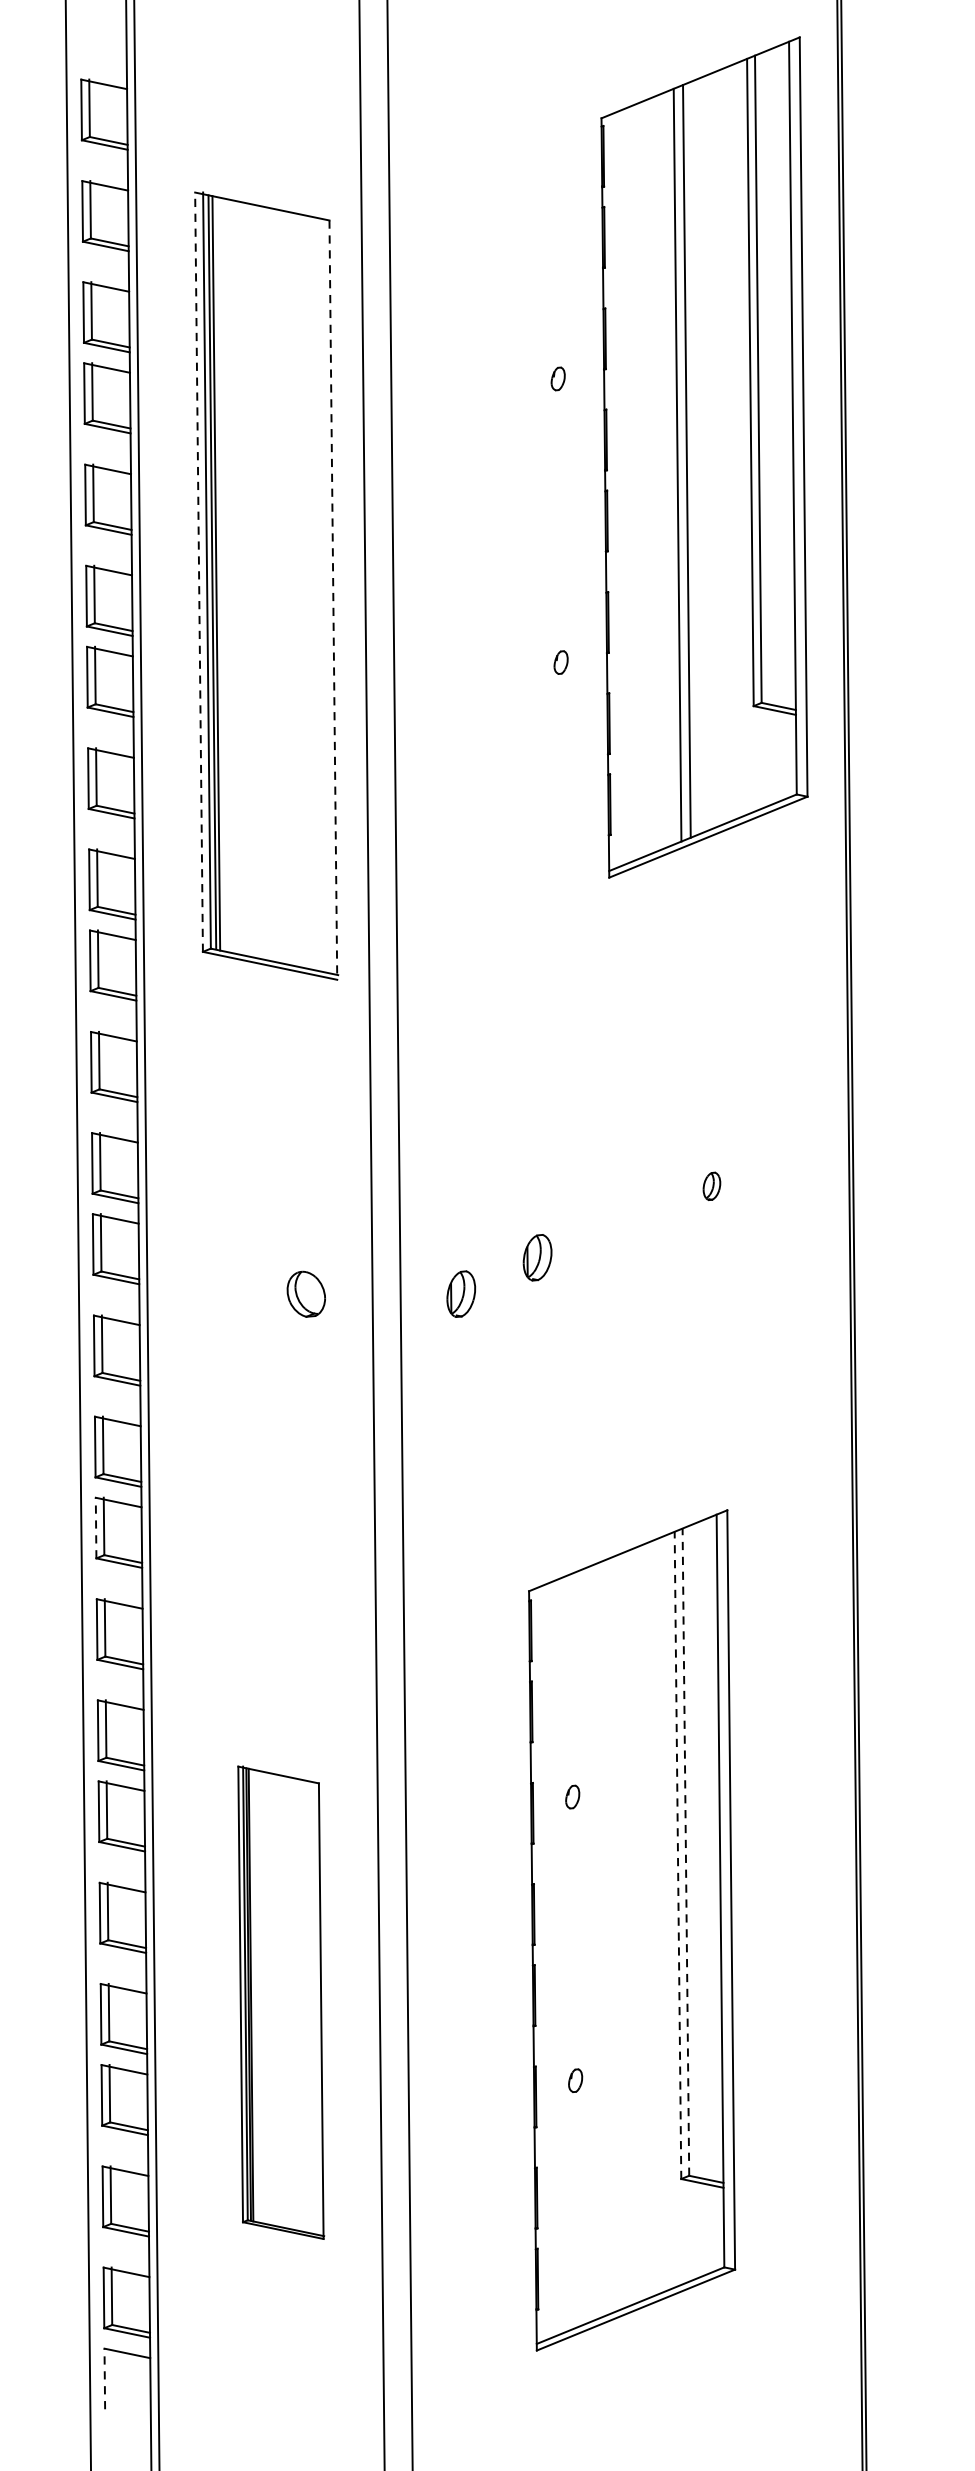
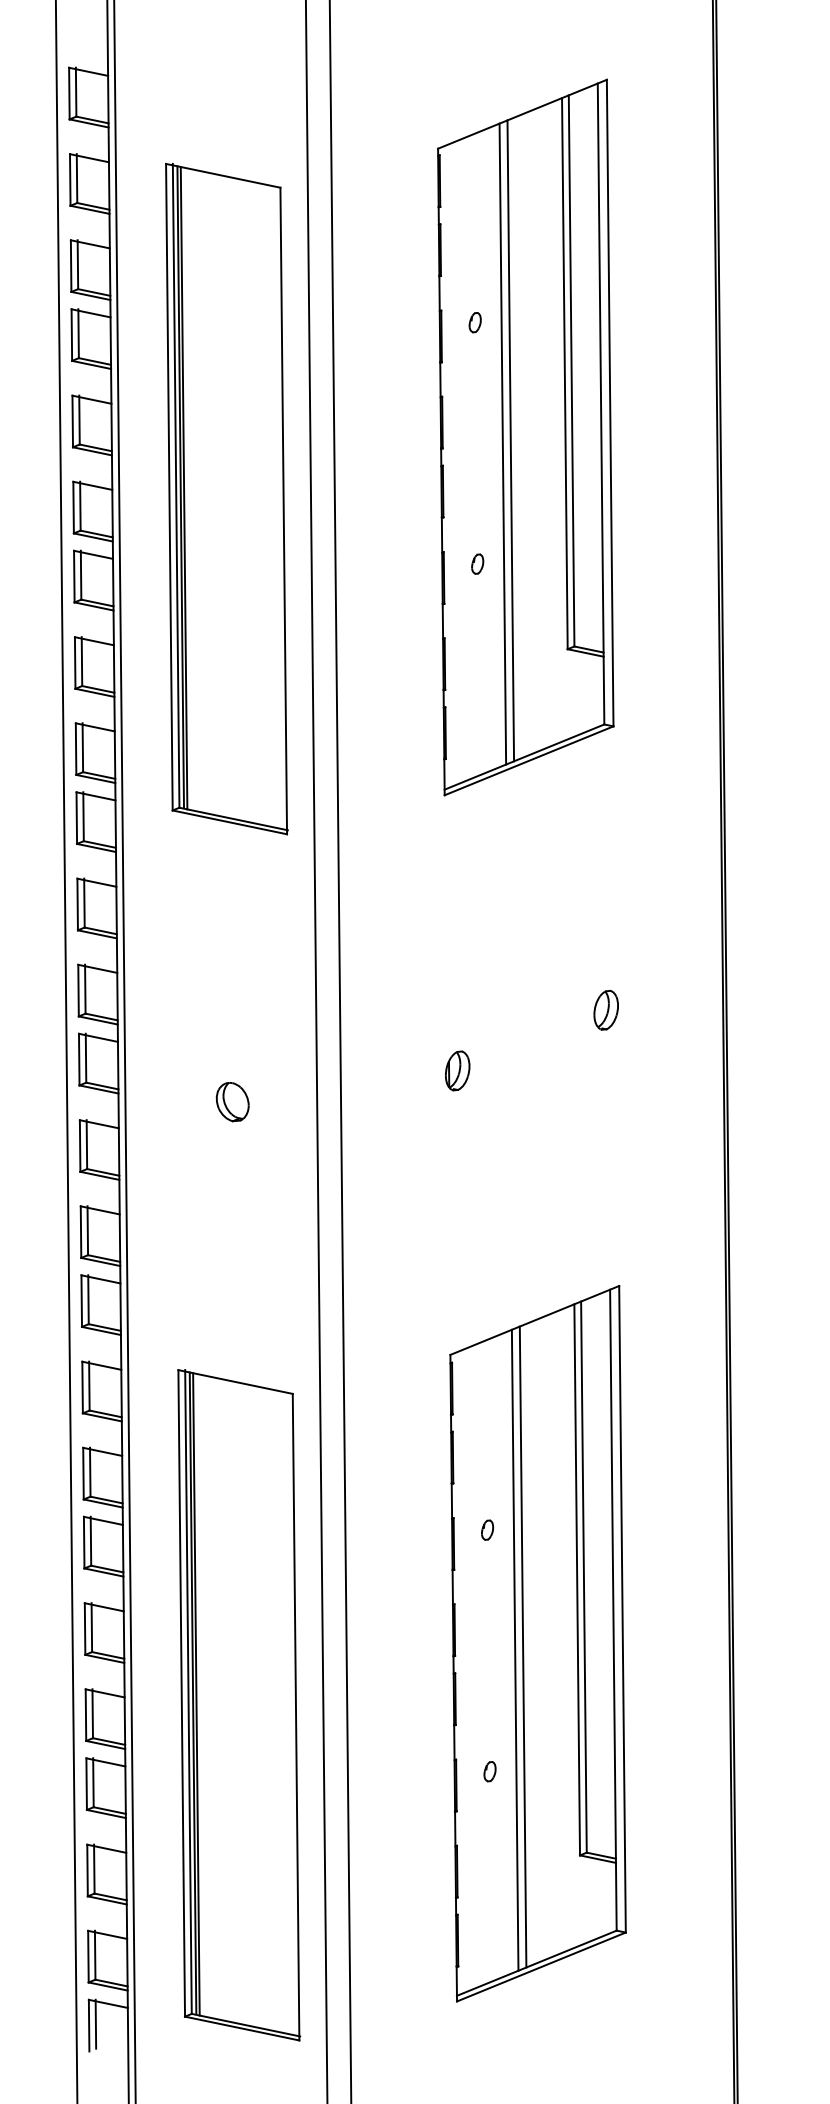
part: (704, 457) -> (525, 437), moved
line: (199, 571) -> (169, 486), dashed -> solid
line: (333, 600) -> (283, 511), dashed -> solid
part: (711, 1185) -> (605, 1009), size x1.67
part: (461, 1293) -> (392, 1101), removed
part: (306, 1294) -> (232, 1102), moved
line: (95, 1528) -> (81, 1301), dashed -> solid
line: (685, 1852) -> (583, 1577), dashed -> solid
line: (678, 1854) -> (577, 1579), dashed -> solid
line: (613, 1933) -> (522, 1646), added
line: (604, 1937) -> (514, 1649), added
part: (281, 2002) -> (239, 1705), size x1.67
line: (112, 2376) -> (95, 2023), added
line: (105, 2378) -> (89, 2025), dashed -> solid

